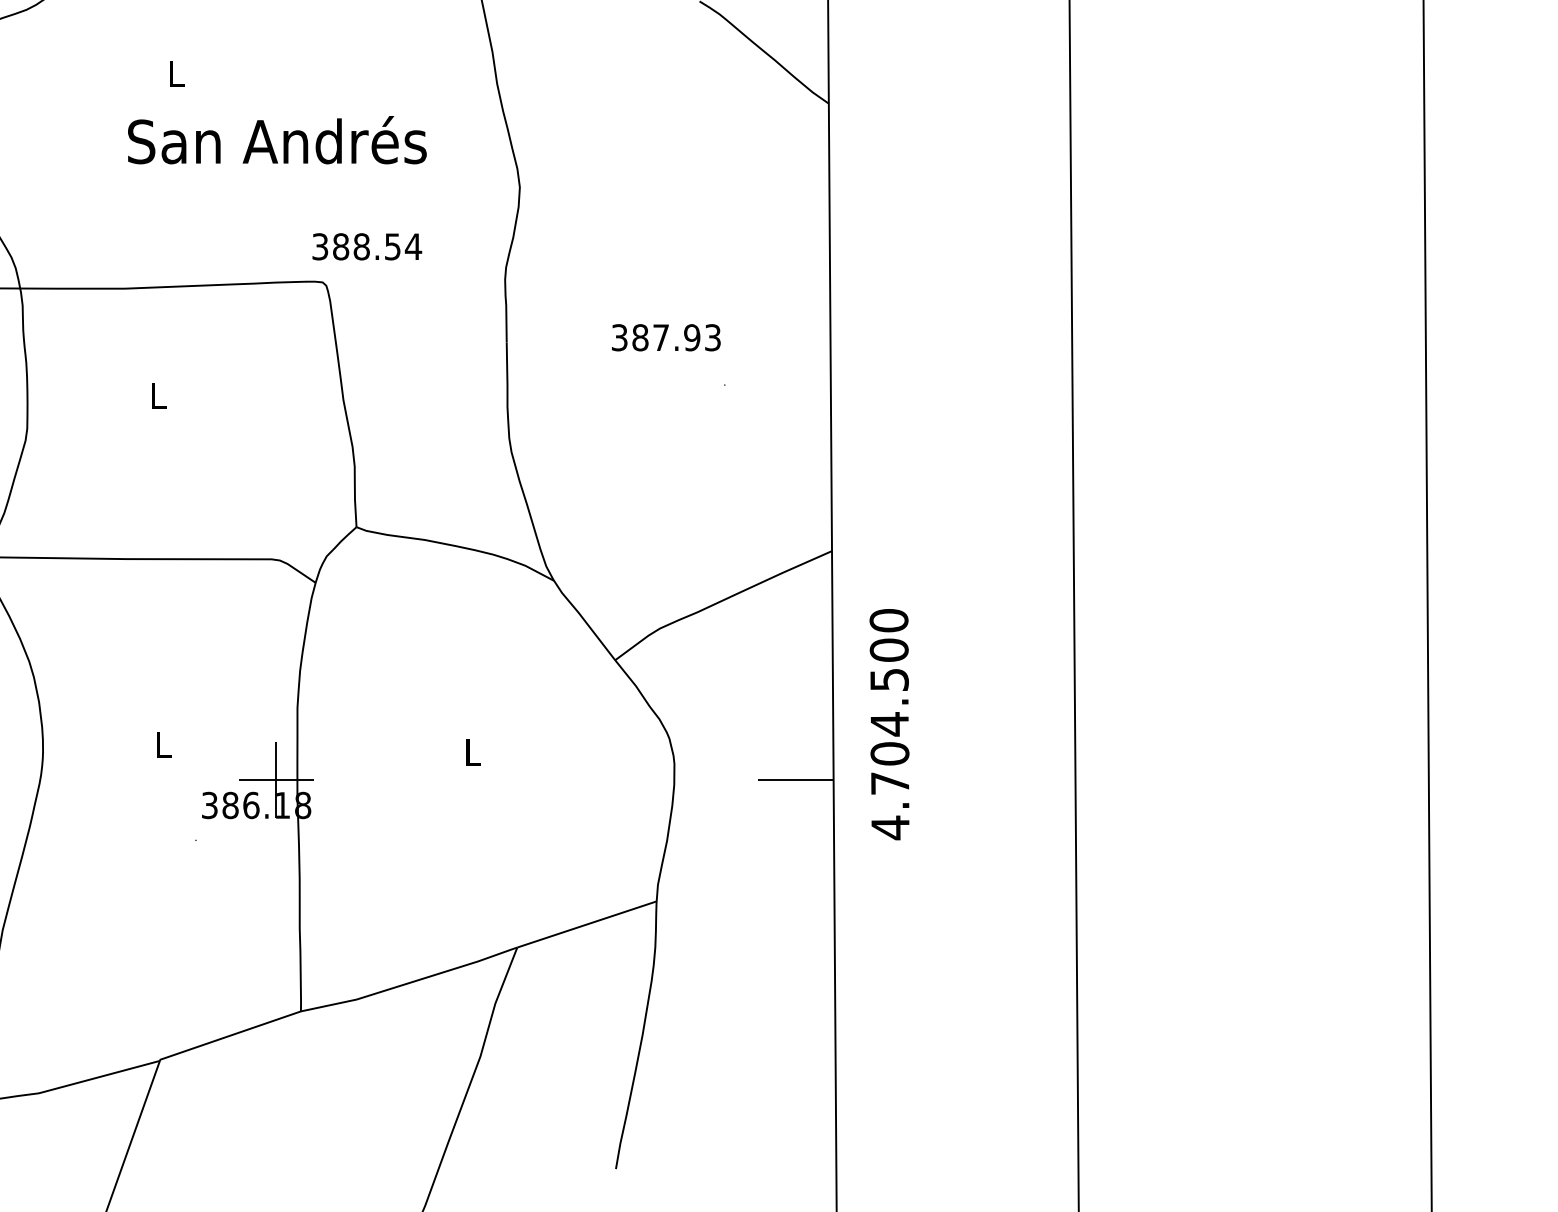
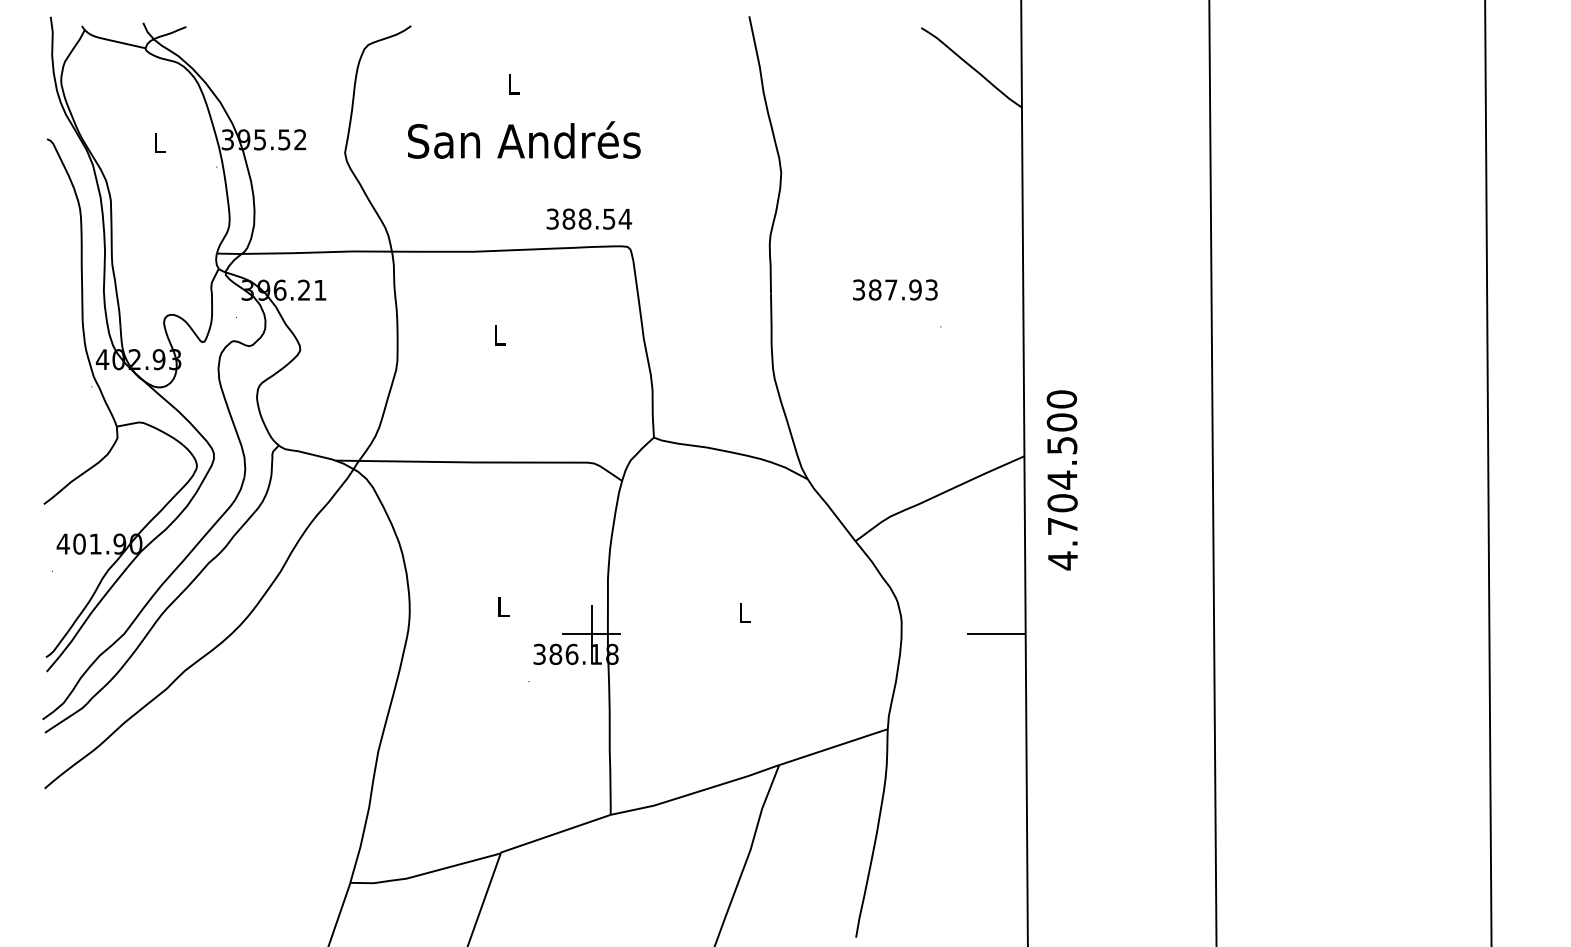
text: (277, 139) -> (524, 139), moved
text: (367, 245) -> (589, 218), moved
text: (888, 724) -> (1061, 480), moved

